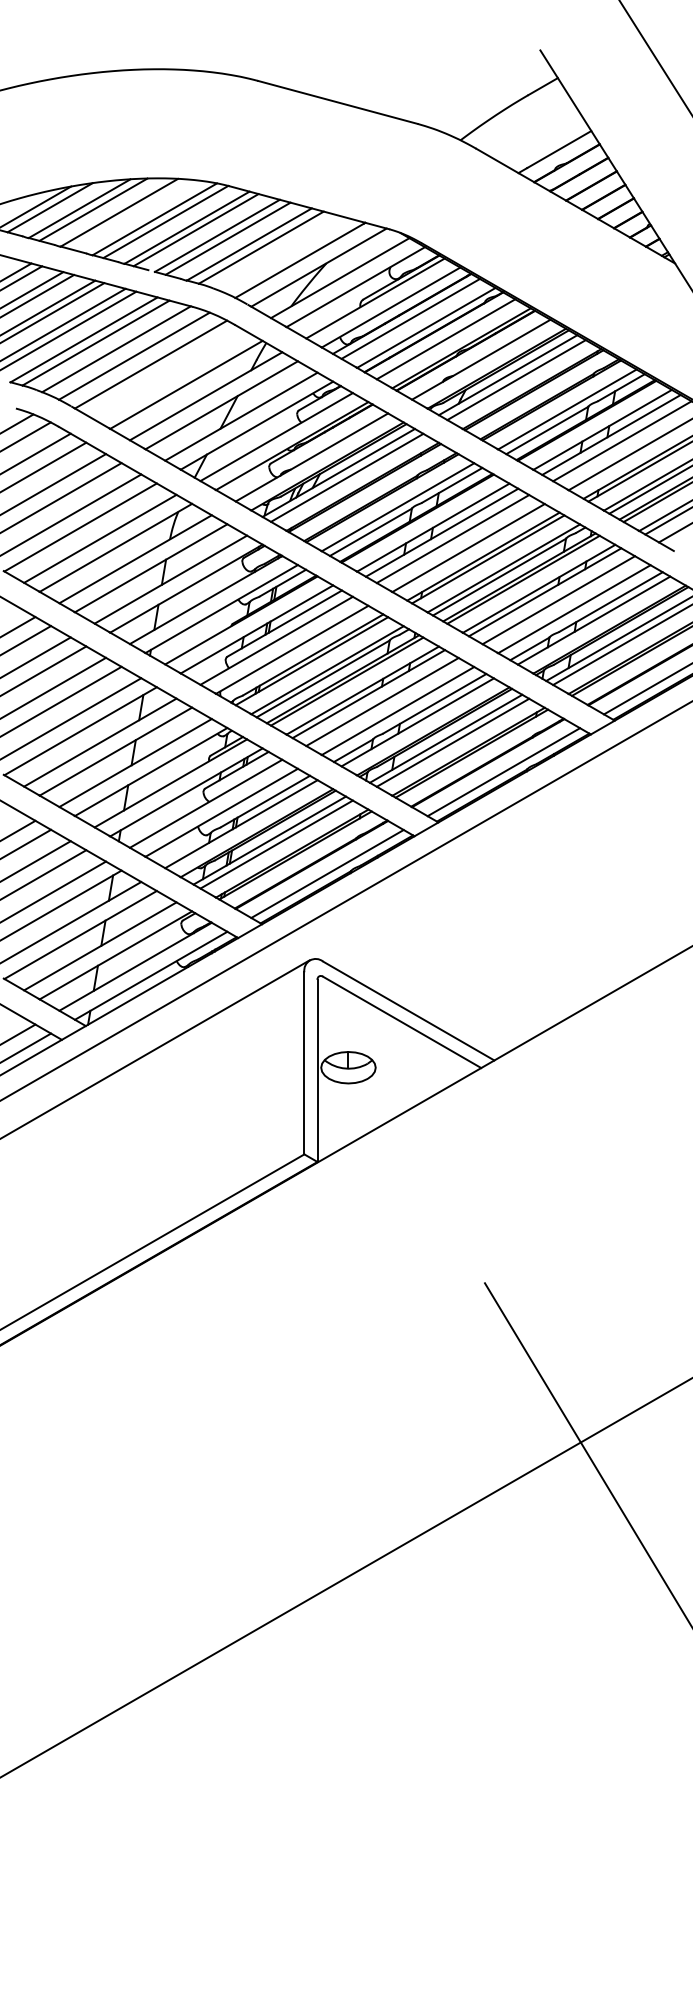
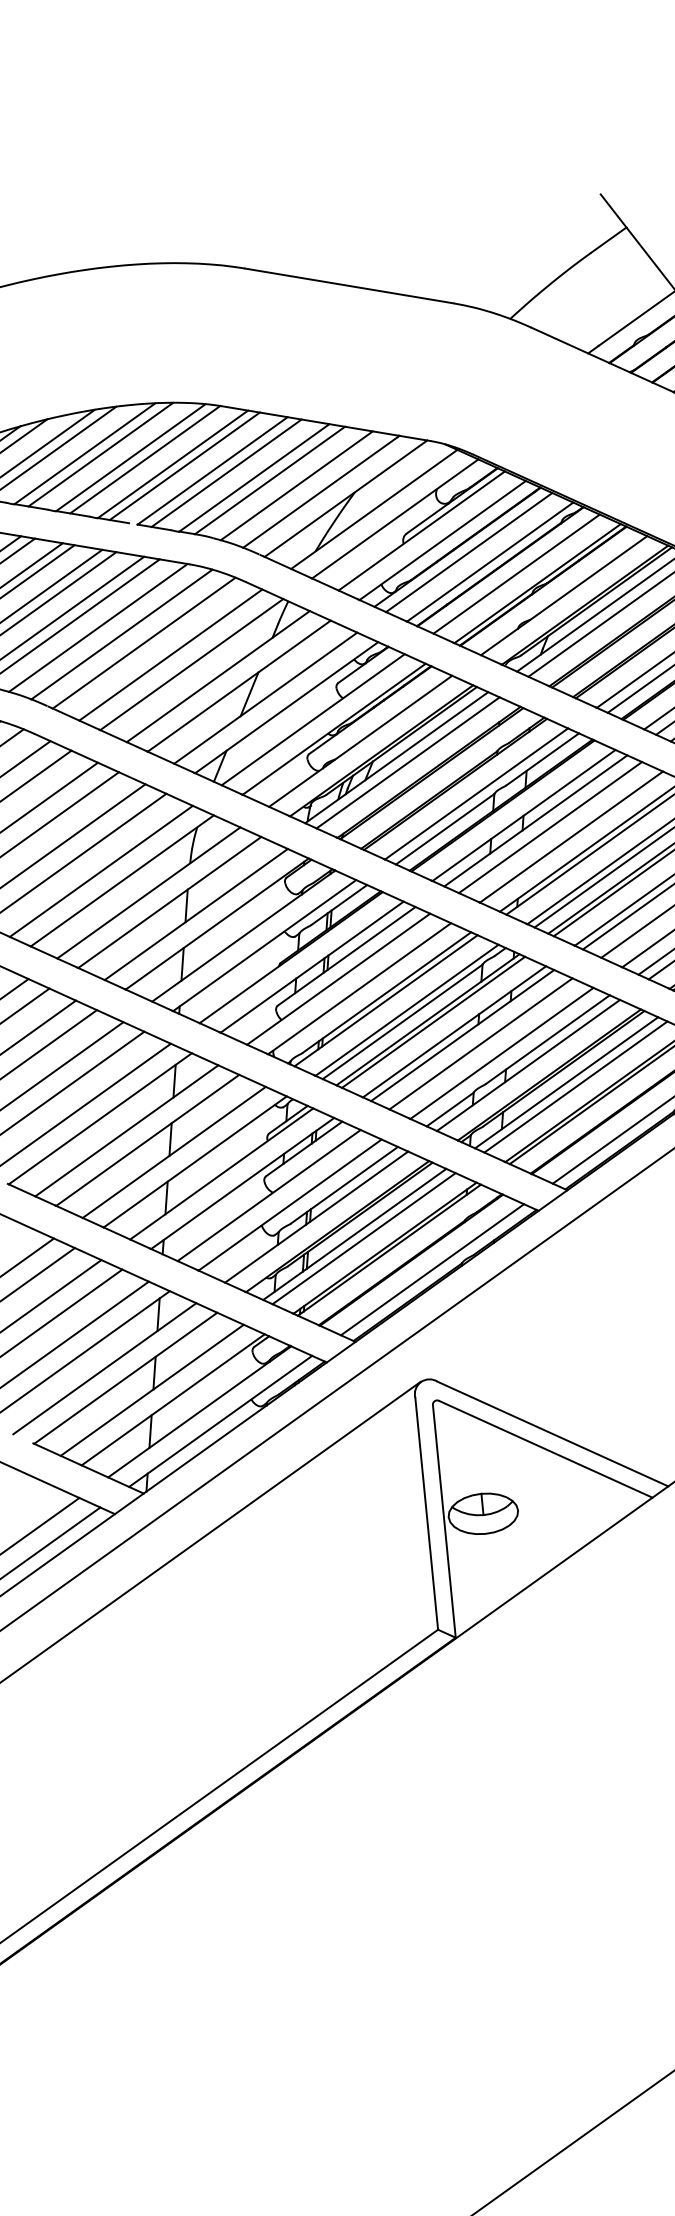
line: (131, 214) -> (100, 454), added
line: (281, 253) -> (296, 485), added
line: (170, 375) -> (170, 654), added

